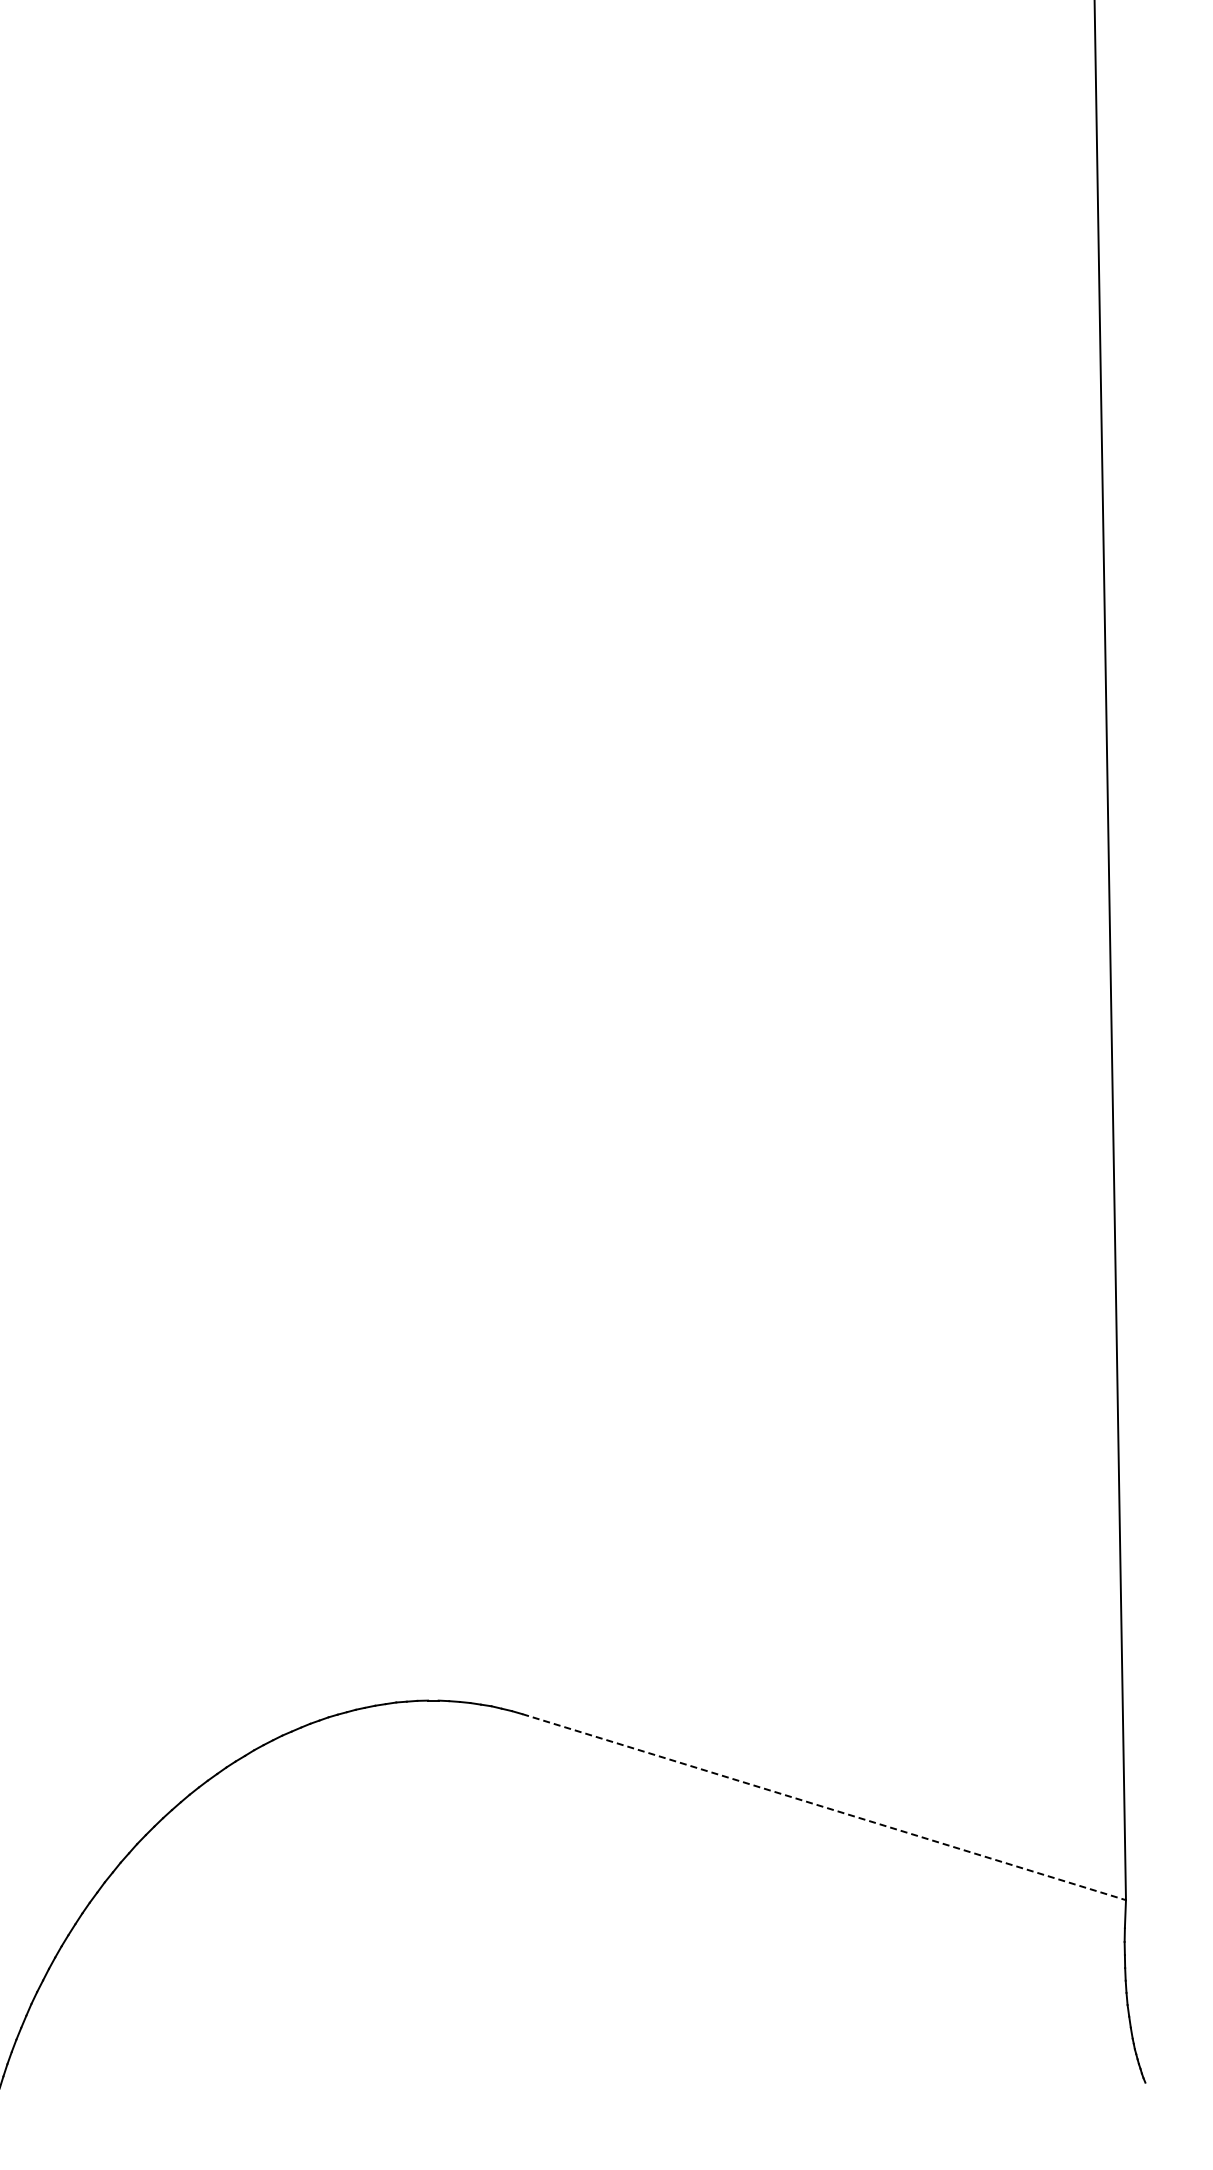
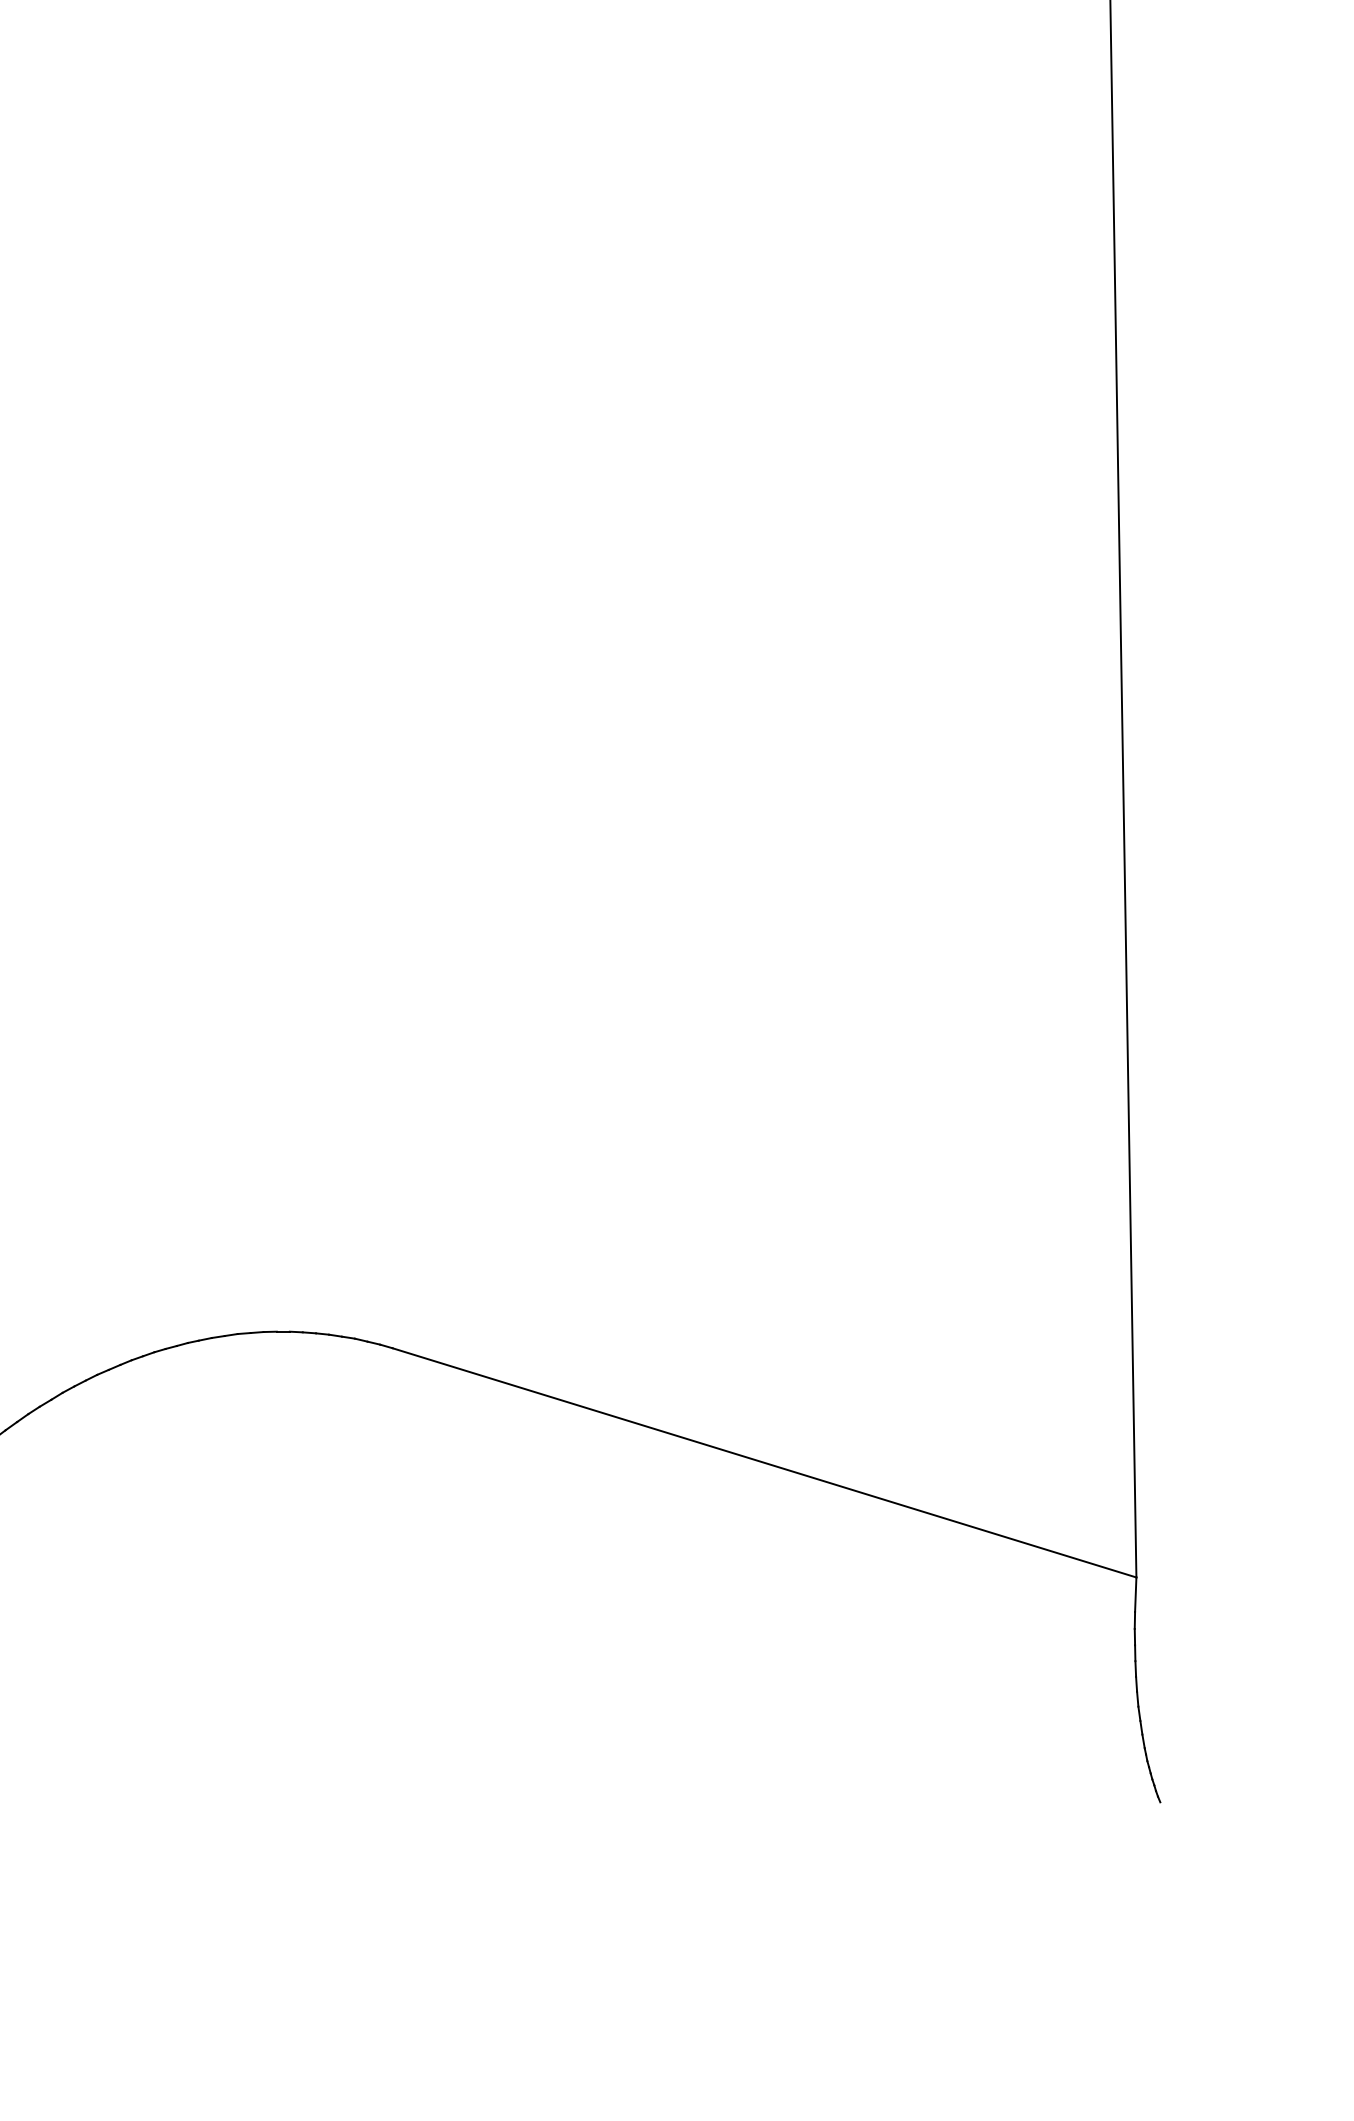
line: (824, 1807) -> (765, 1463), dashed -> solid

